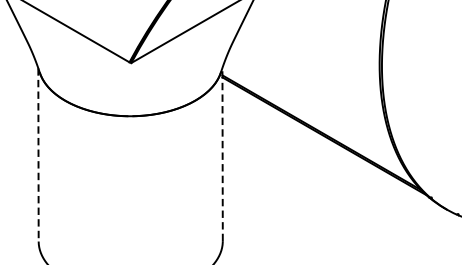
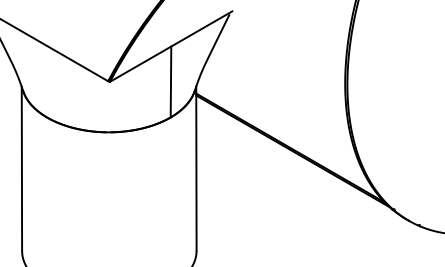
line: (195, 62) -> (170, 81), added
line: (222, 154) -> (196, 168), dashed -> solid
line: (38, 155) -> (21, 169), dashed -> solid

